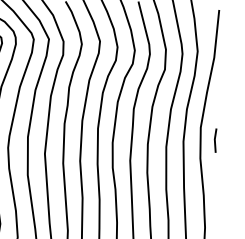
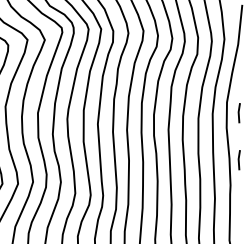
line: (214, 197) -> (238, 160), added

